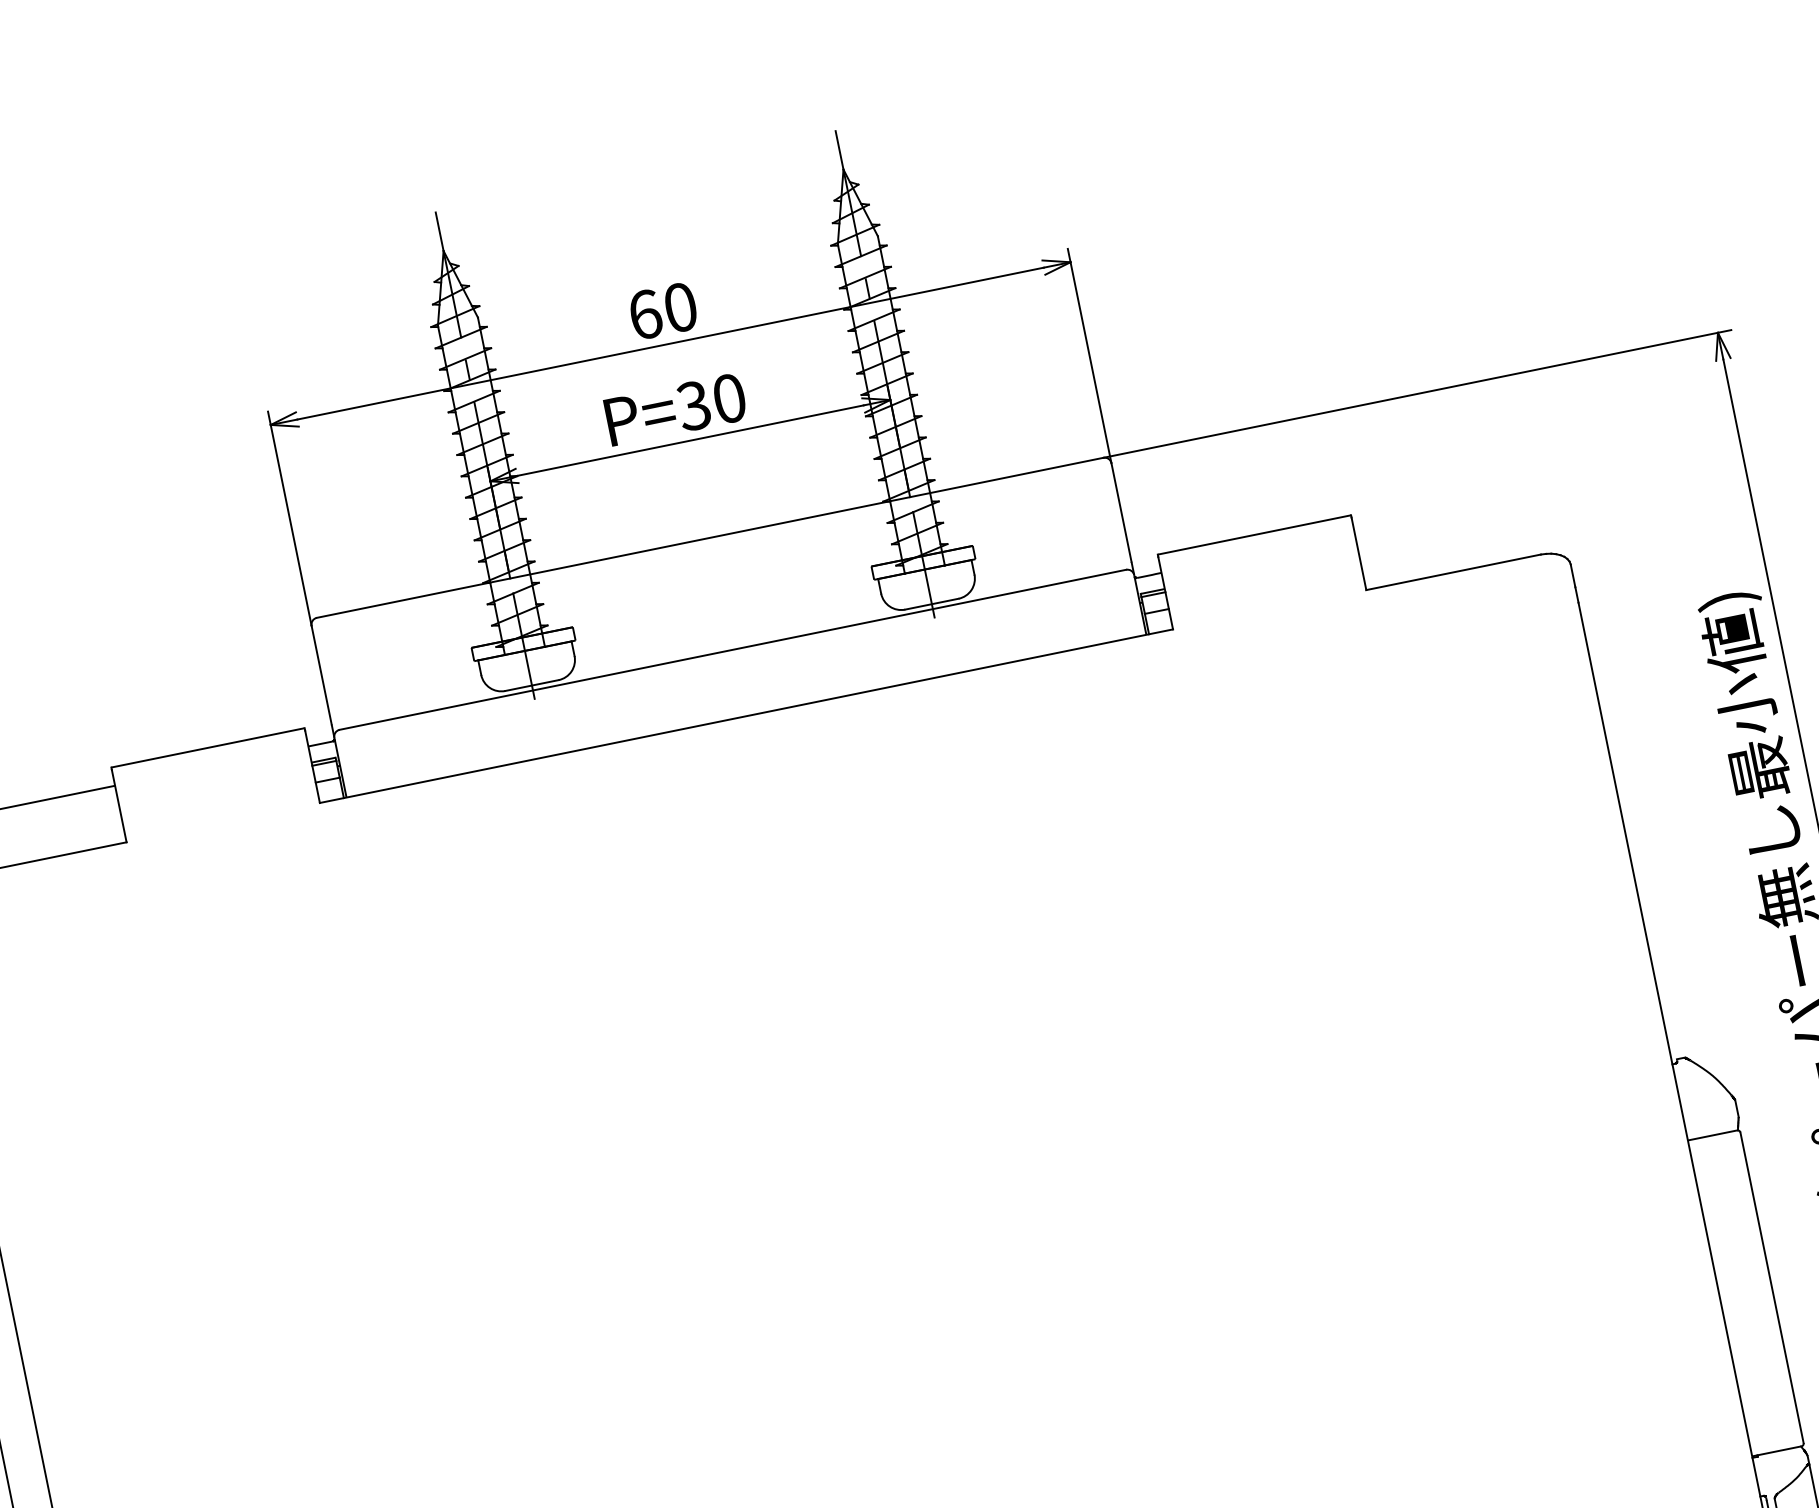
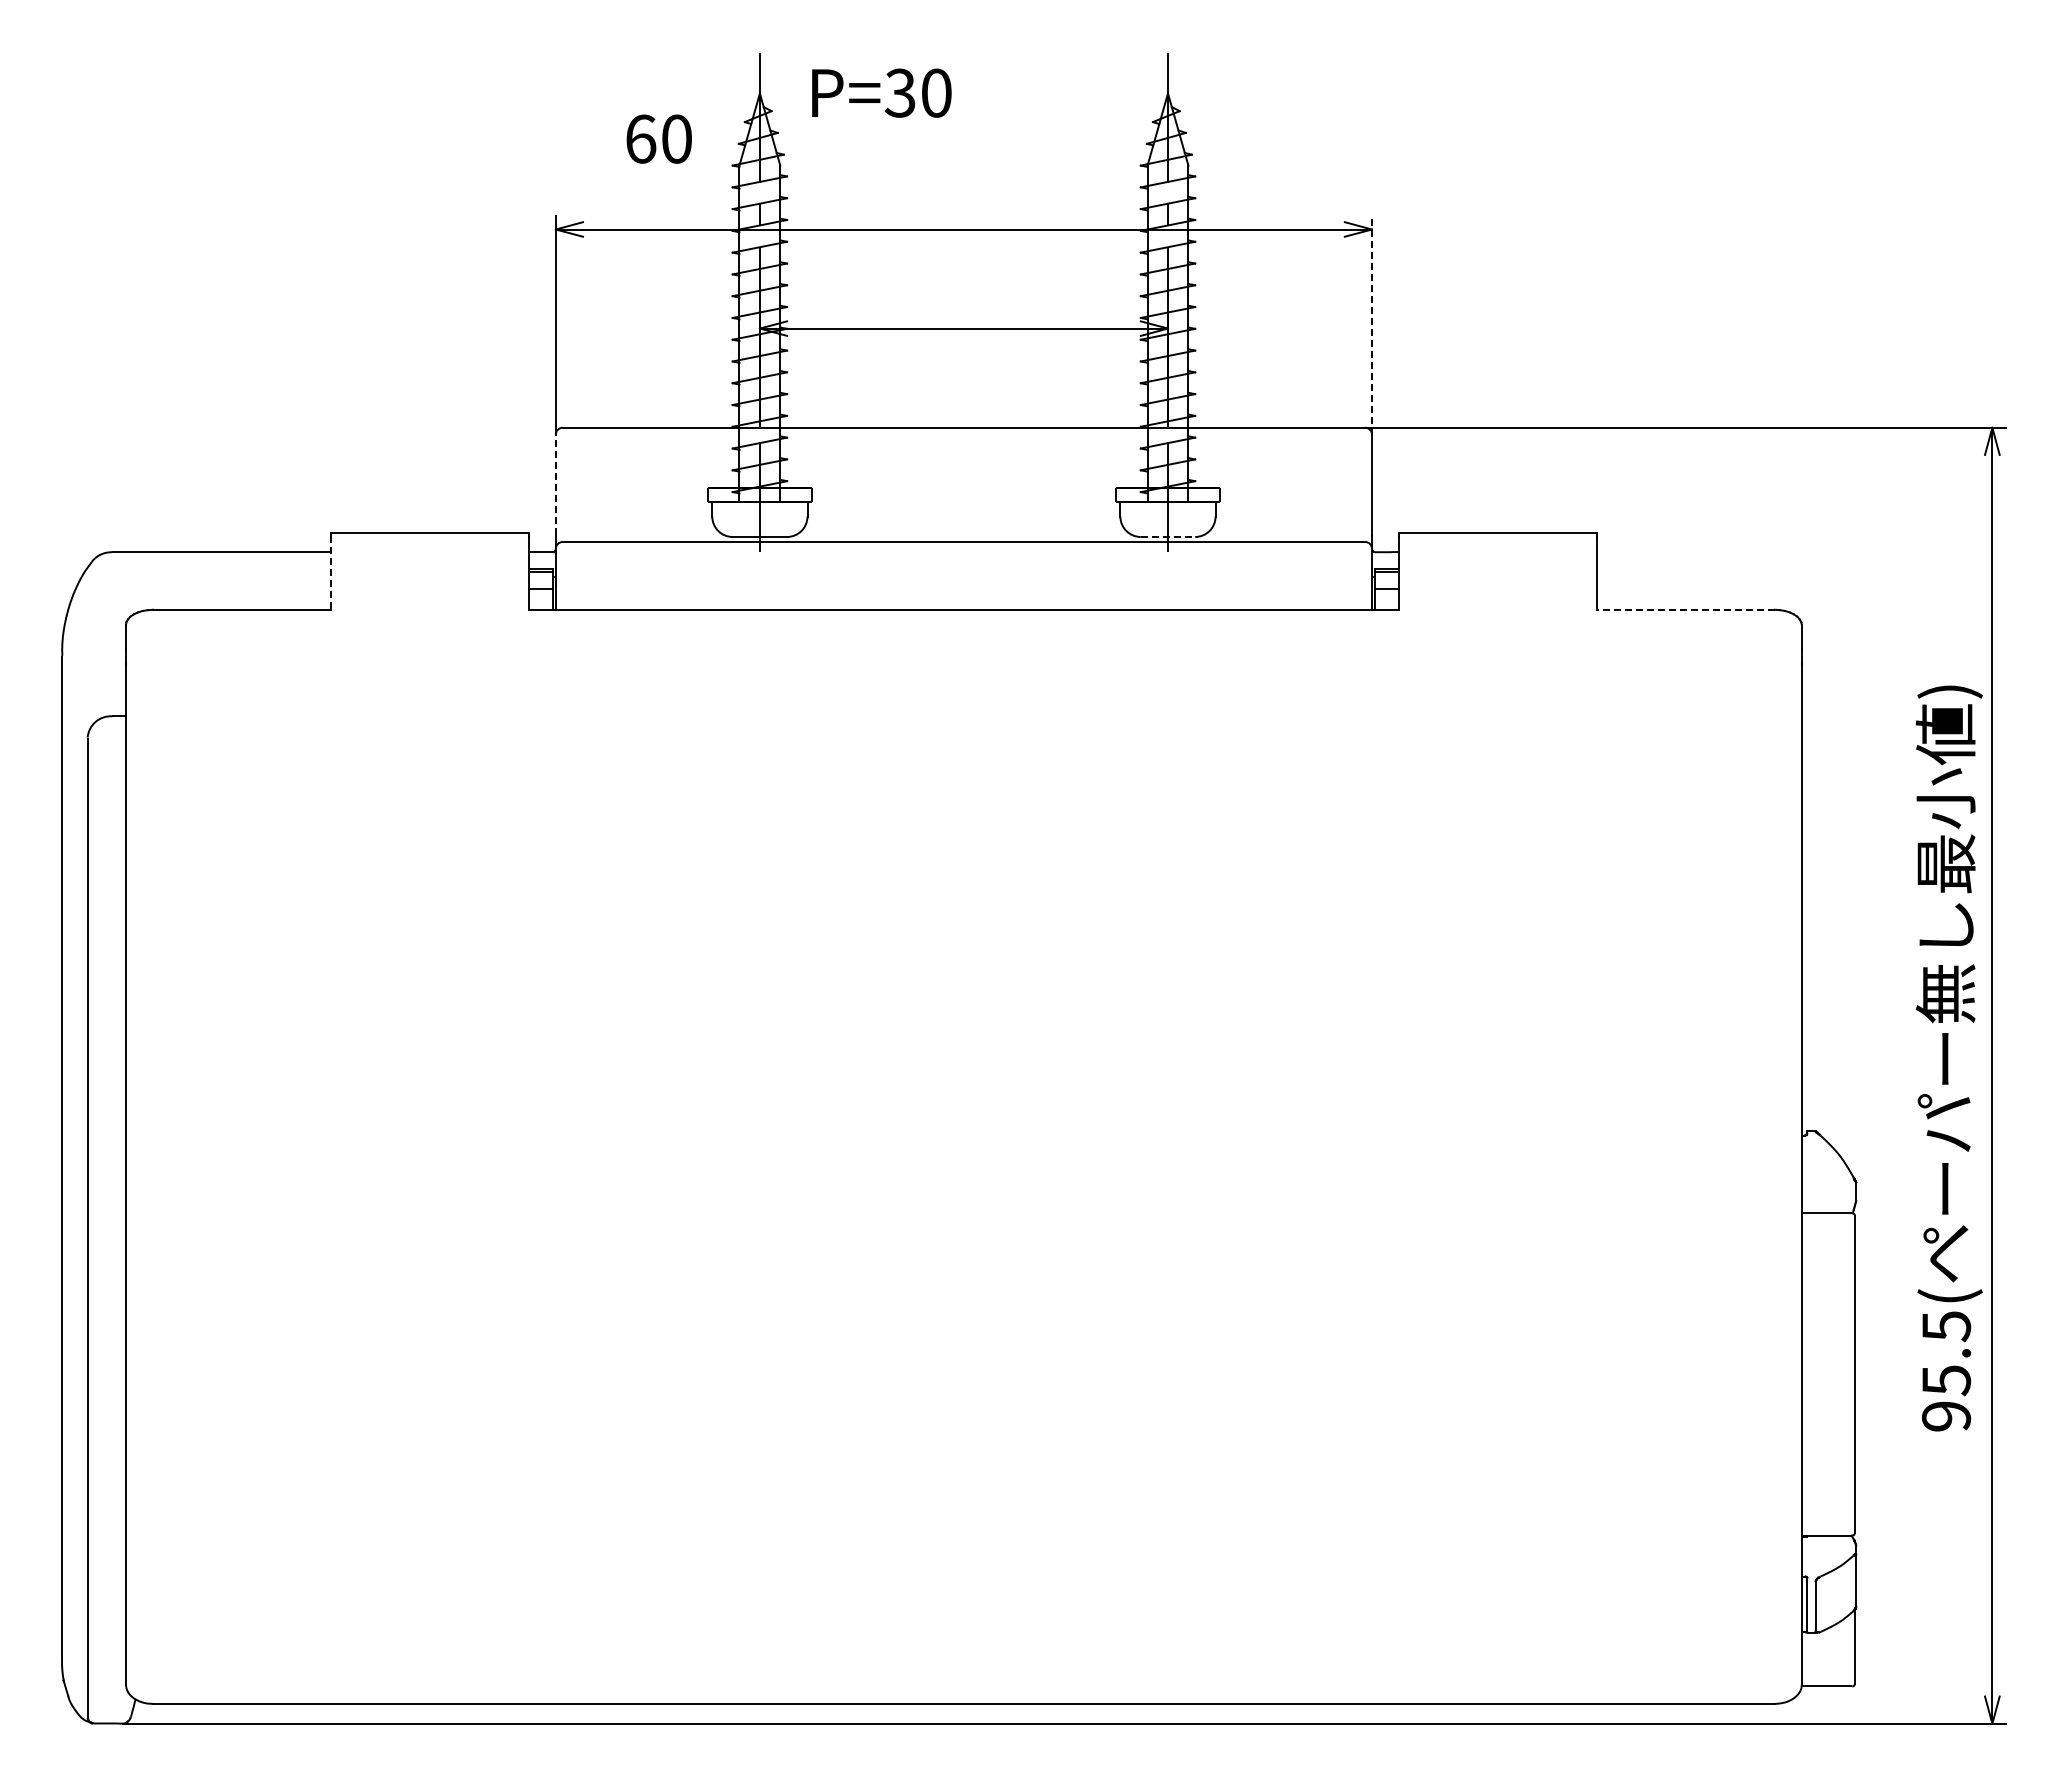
text: (662, 310) -> (658, 138), moved
line: (1089, 355) -> (1372, 324), solid -> dashed
text: (675, 408) -> (881, 92), moved
line: (1453, 572) -> (1685, 609), solid -> dashed
line: (932, 603) -> (1168, 536), solid -> dashed
line: (321, 674) -> (555, 484), solid -> dashed
line: (119, 805) -> (331, 572), solid -> dashed

